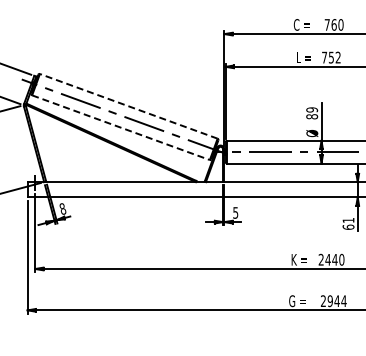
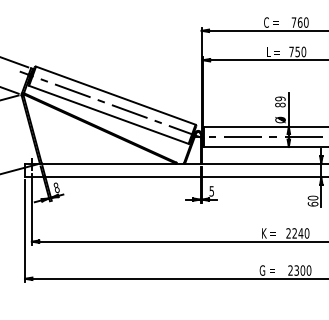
text: (337, 57) -> (303, 51), 752 -> 750
line: (128, 106) -> (115, 95), dashed -> solid
line: (121, 127) -> (109, 114), dashed -> solid
text: (348, 220) -> (313, 198), 61 -> 60
text: (327, 259) -> (294, 233), 2440 -> 2240
text: (336, 301) -> (302, 270), 2944 -> 2300

